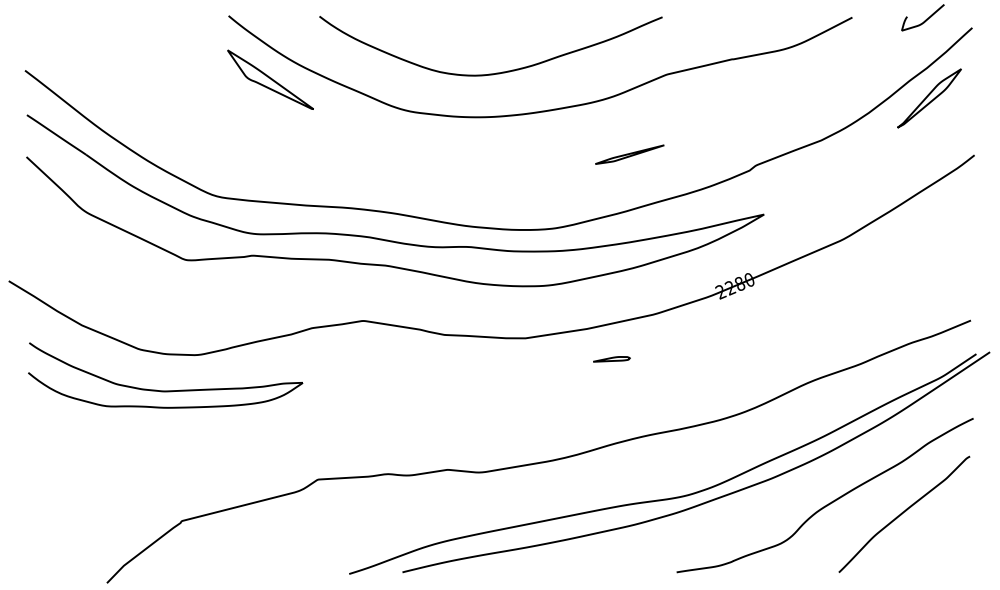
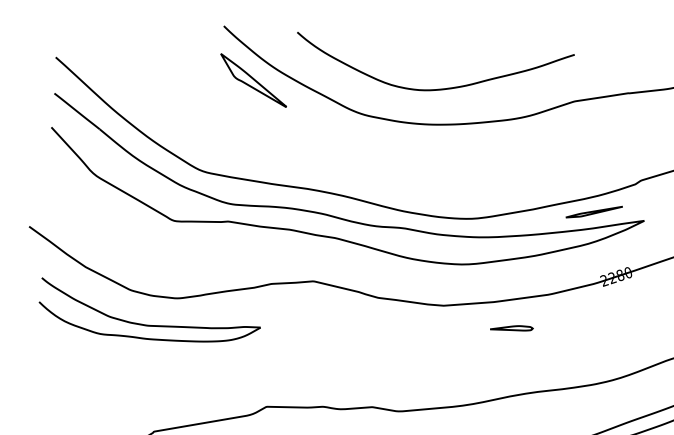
part: (629, 154) -> (594, 211), moved
part: (611, 359) -> (511, 328), size x1.43

